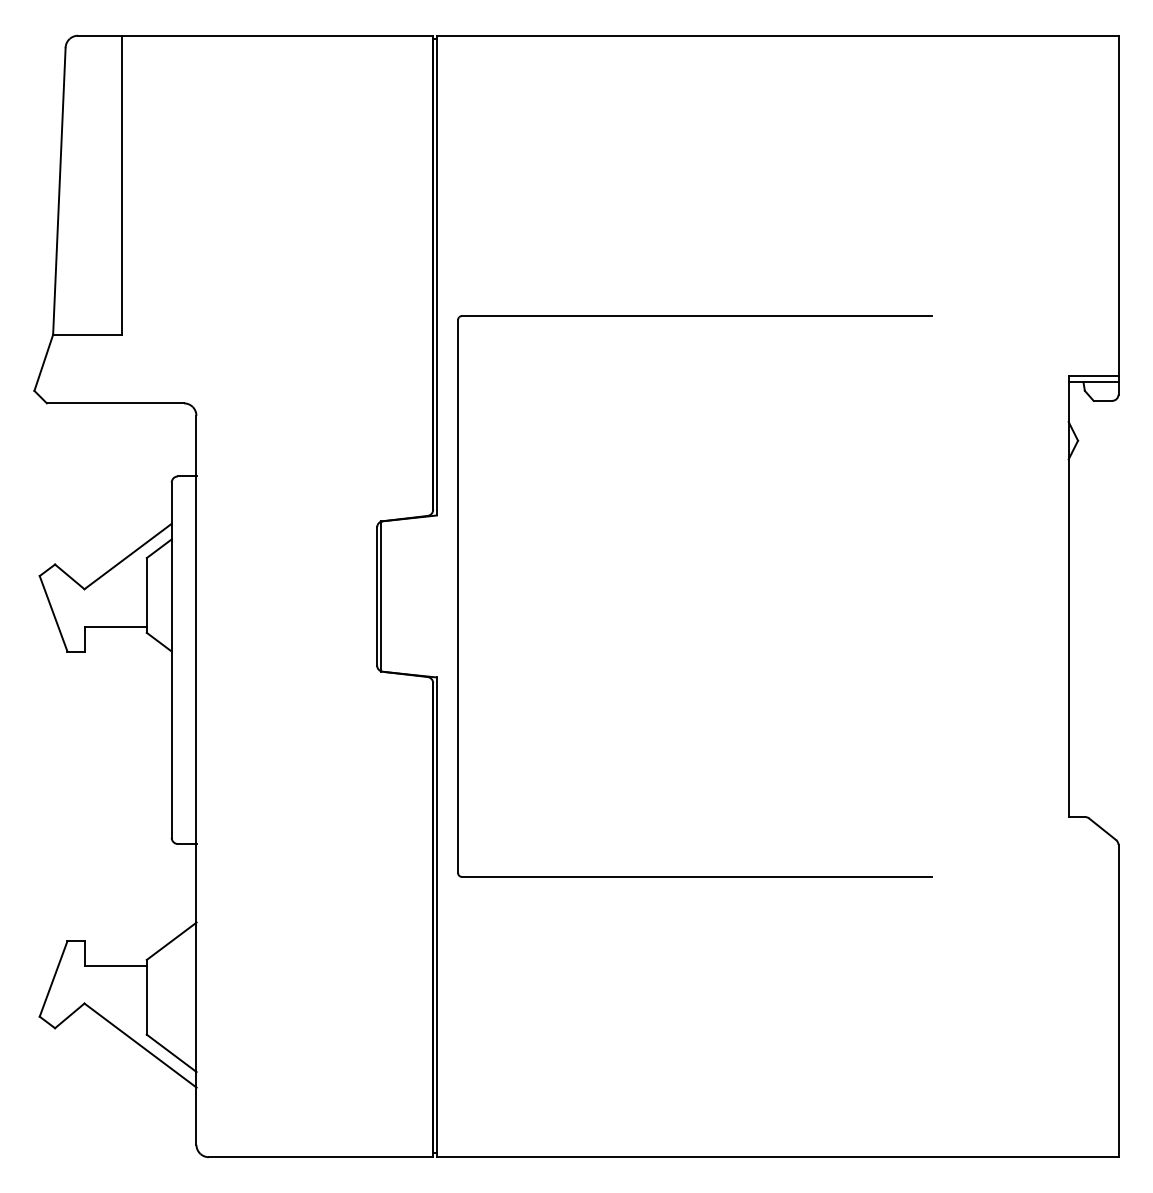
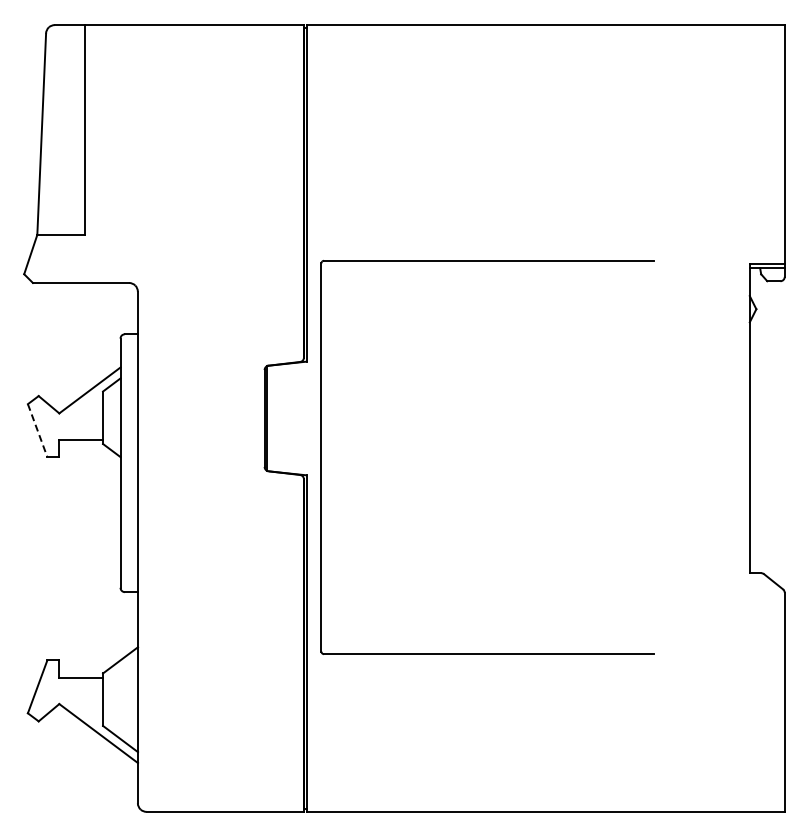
part: (458, 596) -> (321, 457), moved
line: (53, 615) -> (37, 431), solid -> dashed

